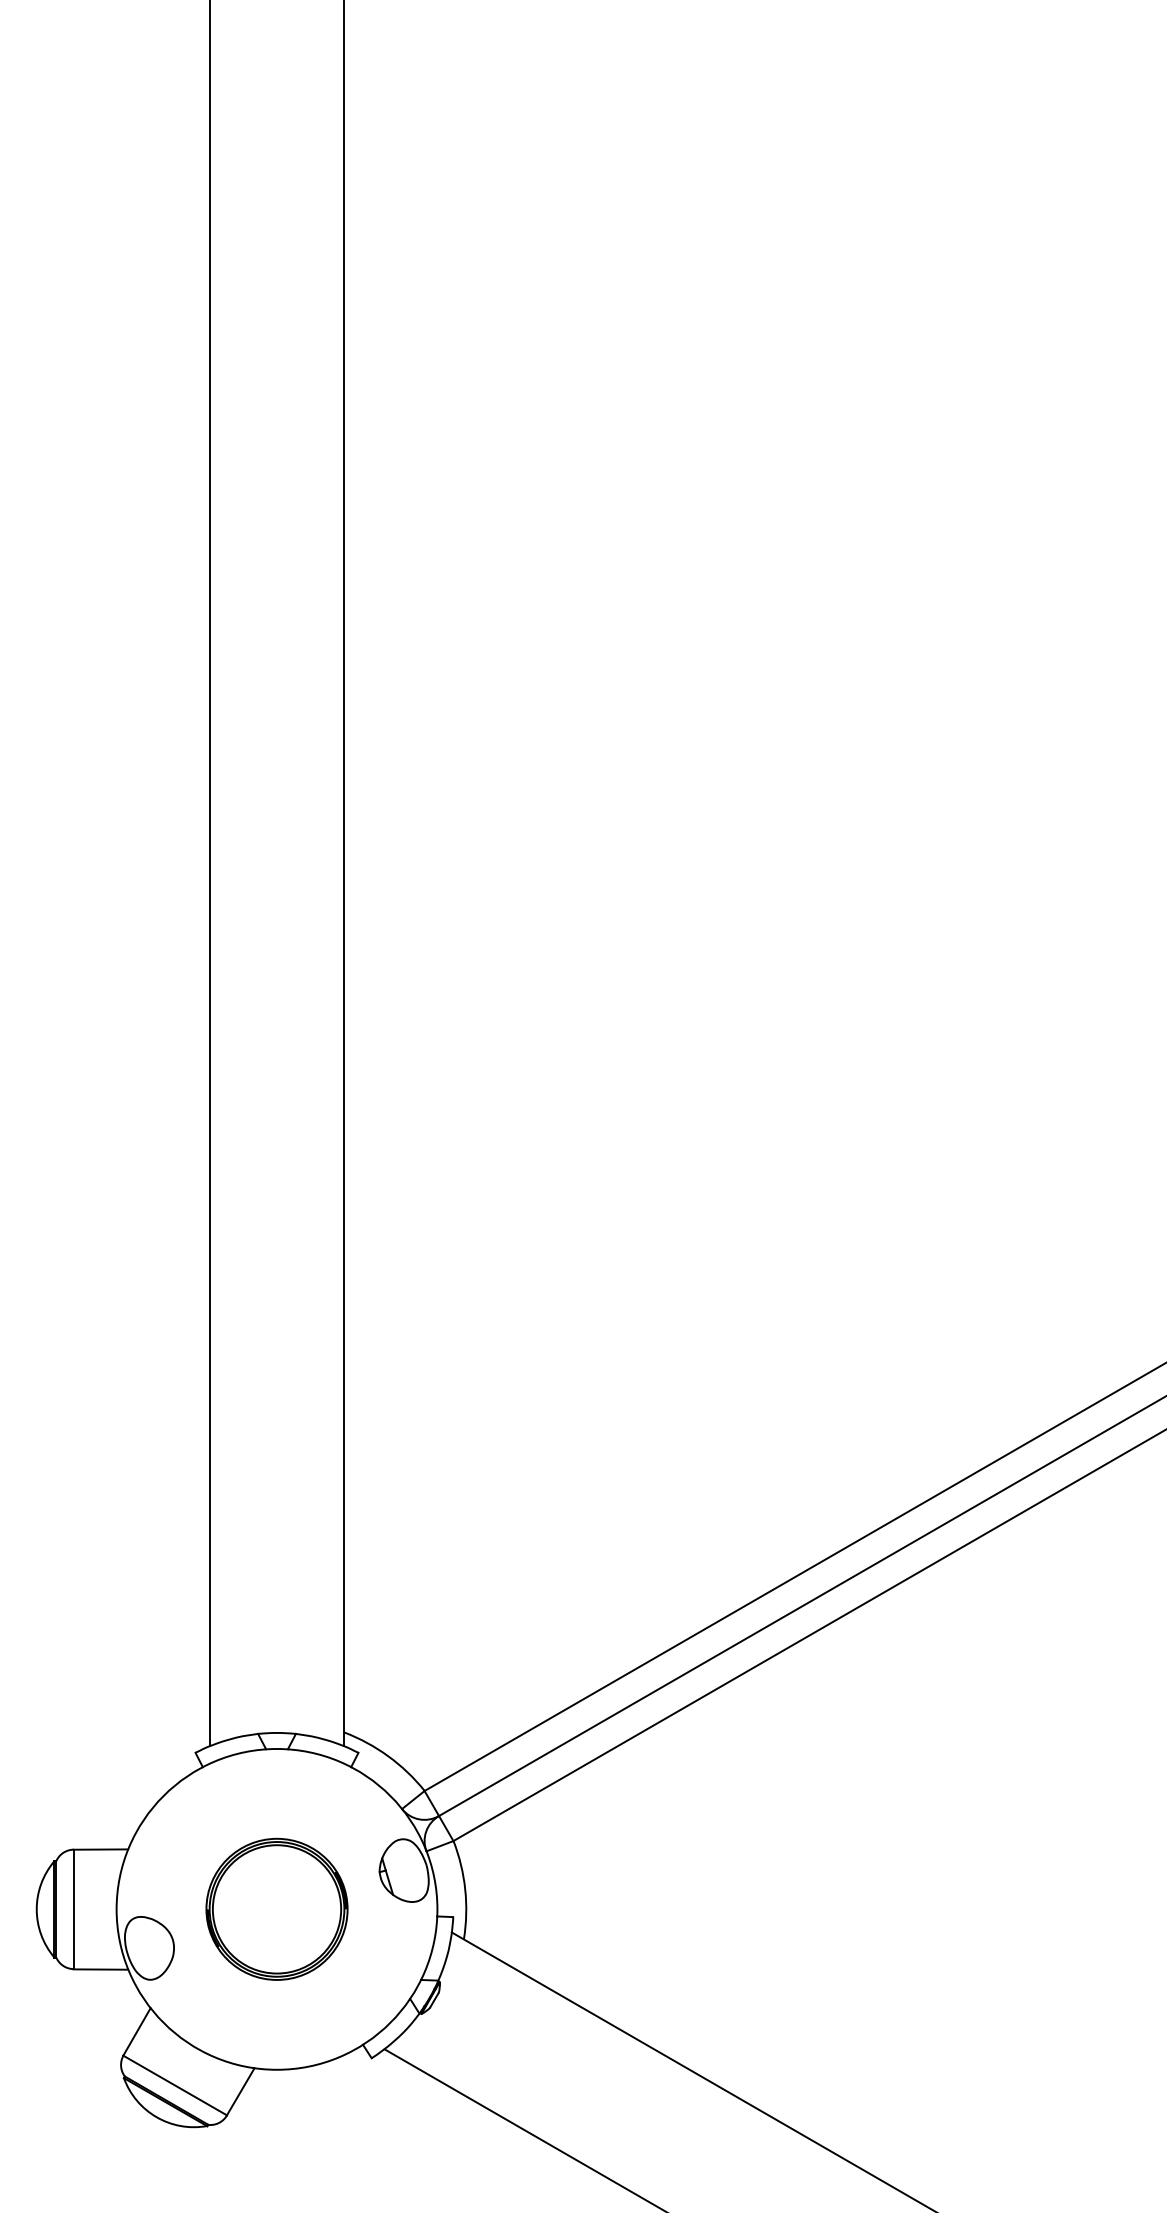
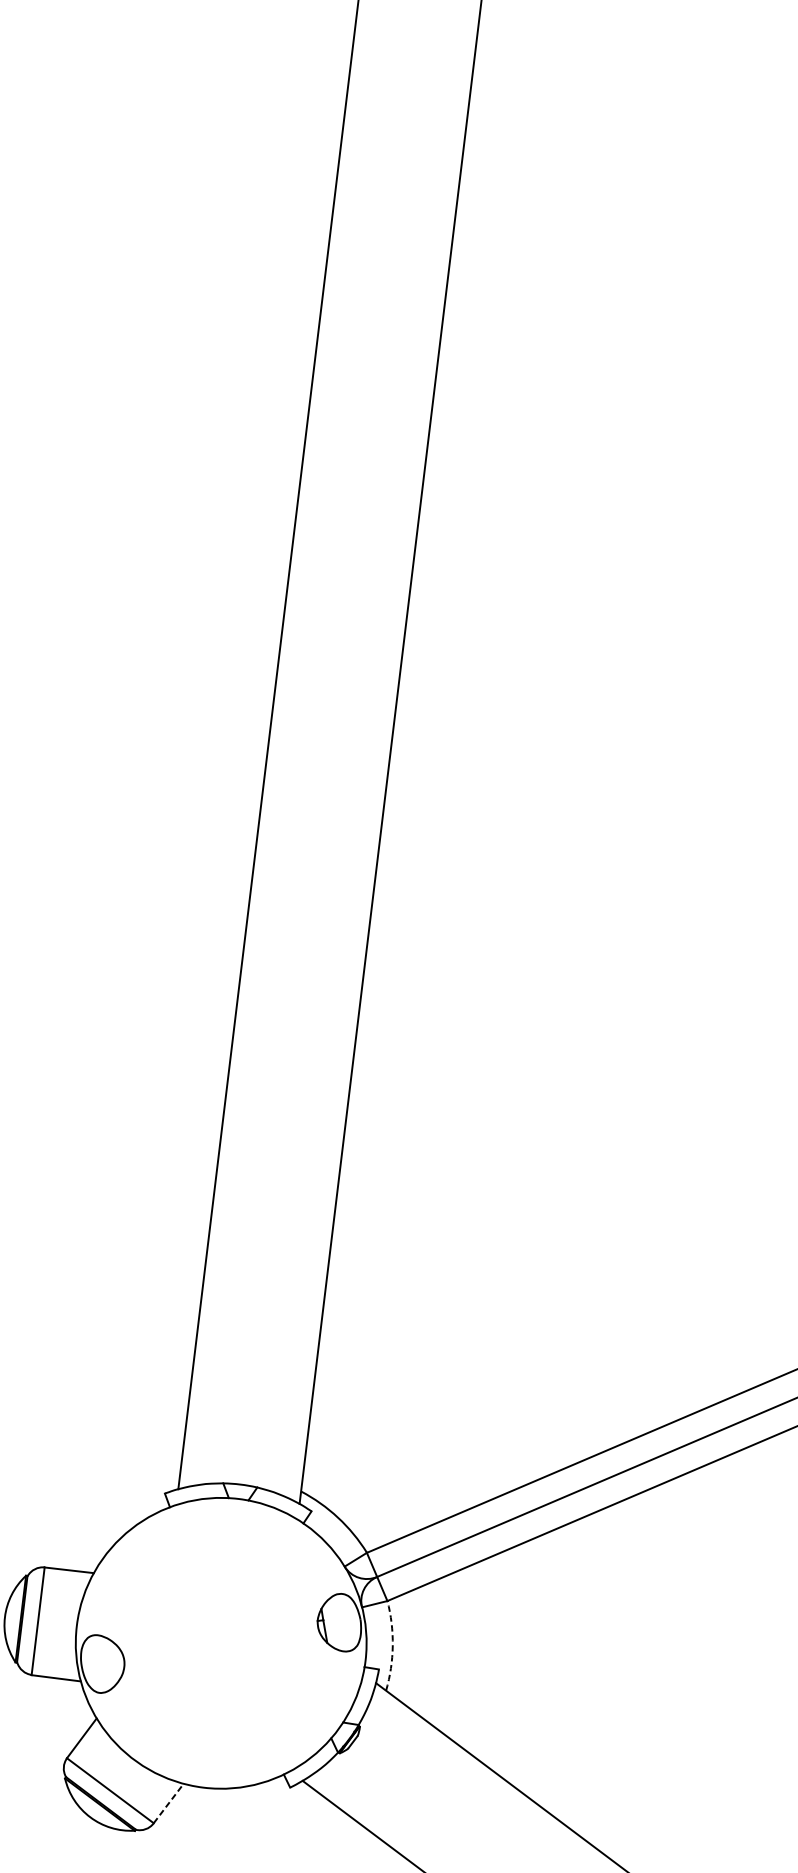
arc: (465, 1889) -> (392, 1645), solid -> dashed
part: (276, 1908) -> (220, 1642), removed
line: (241, 2091) -> (169, 1803), solid -> dashed

